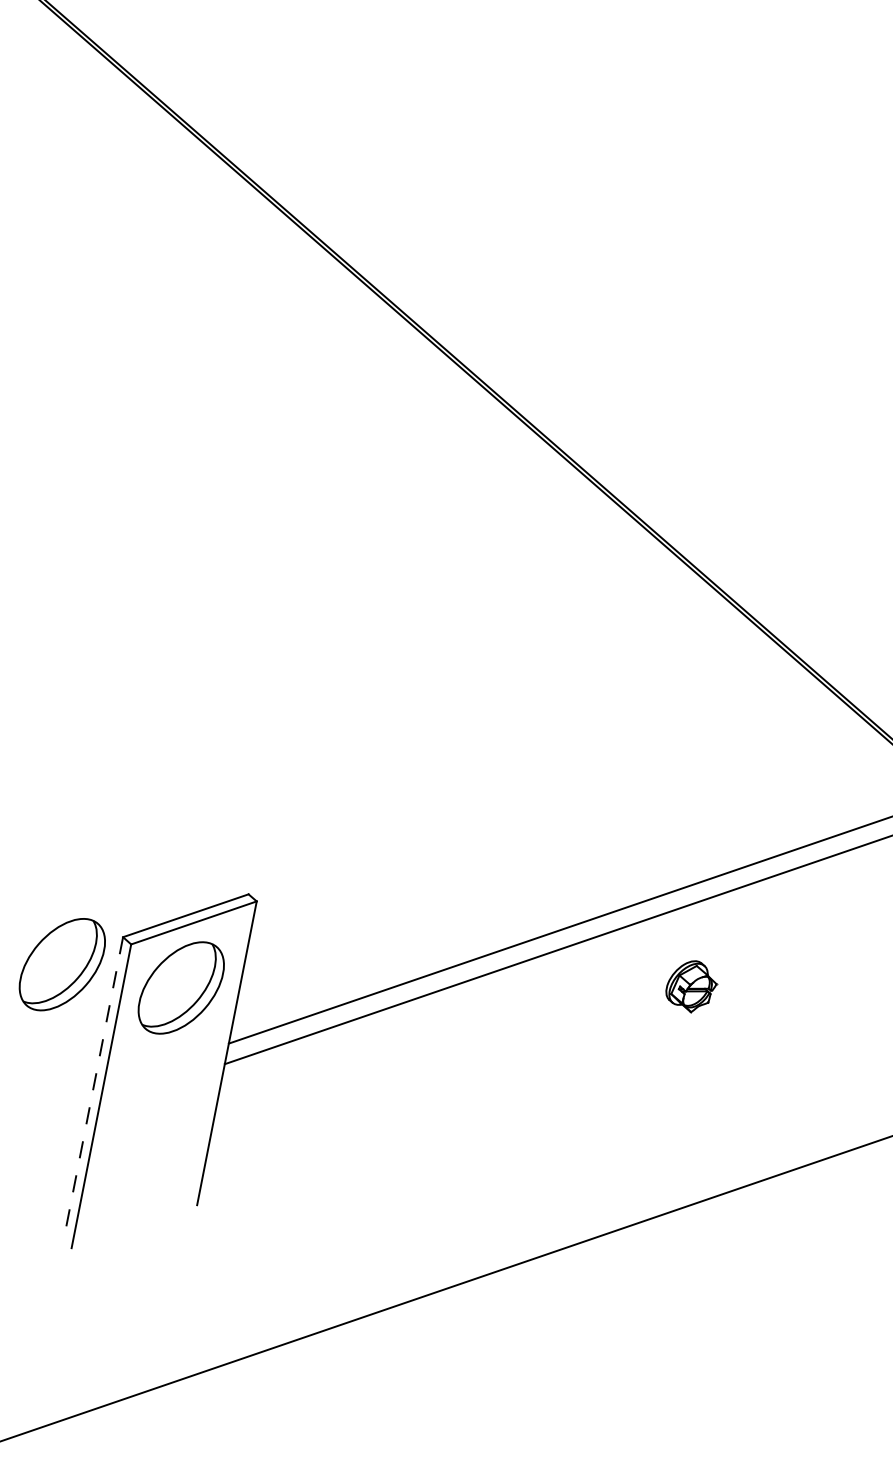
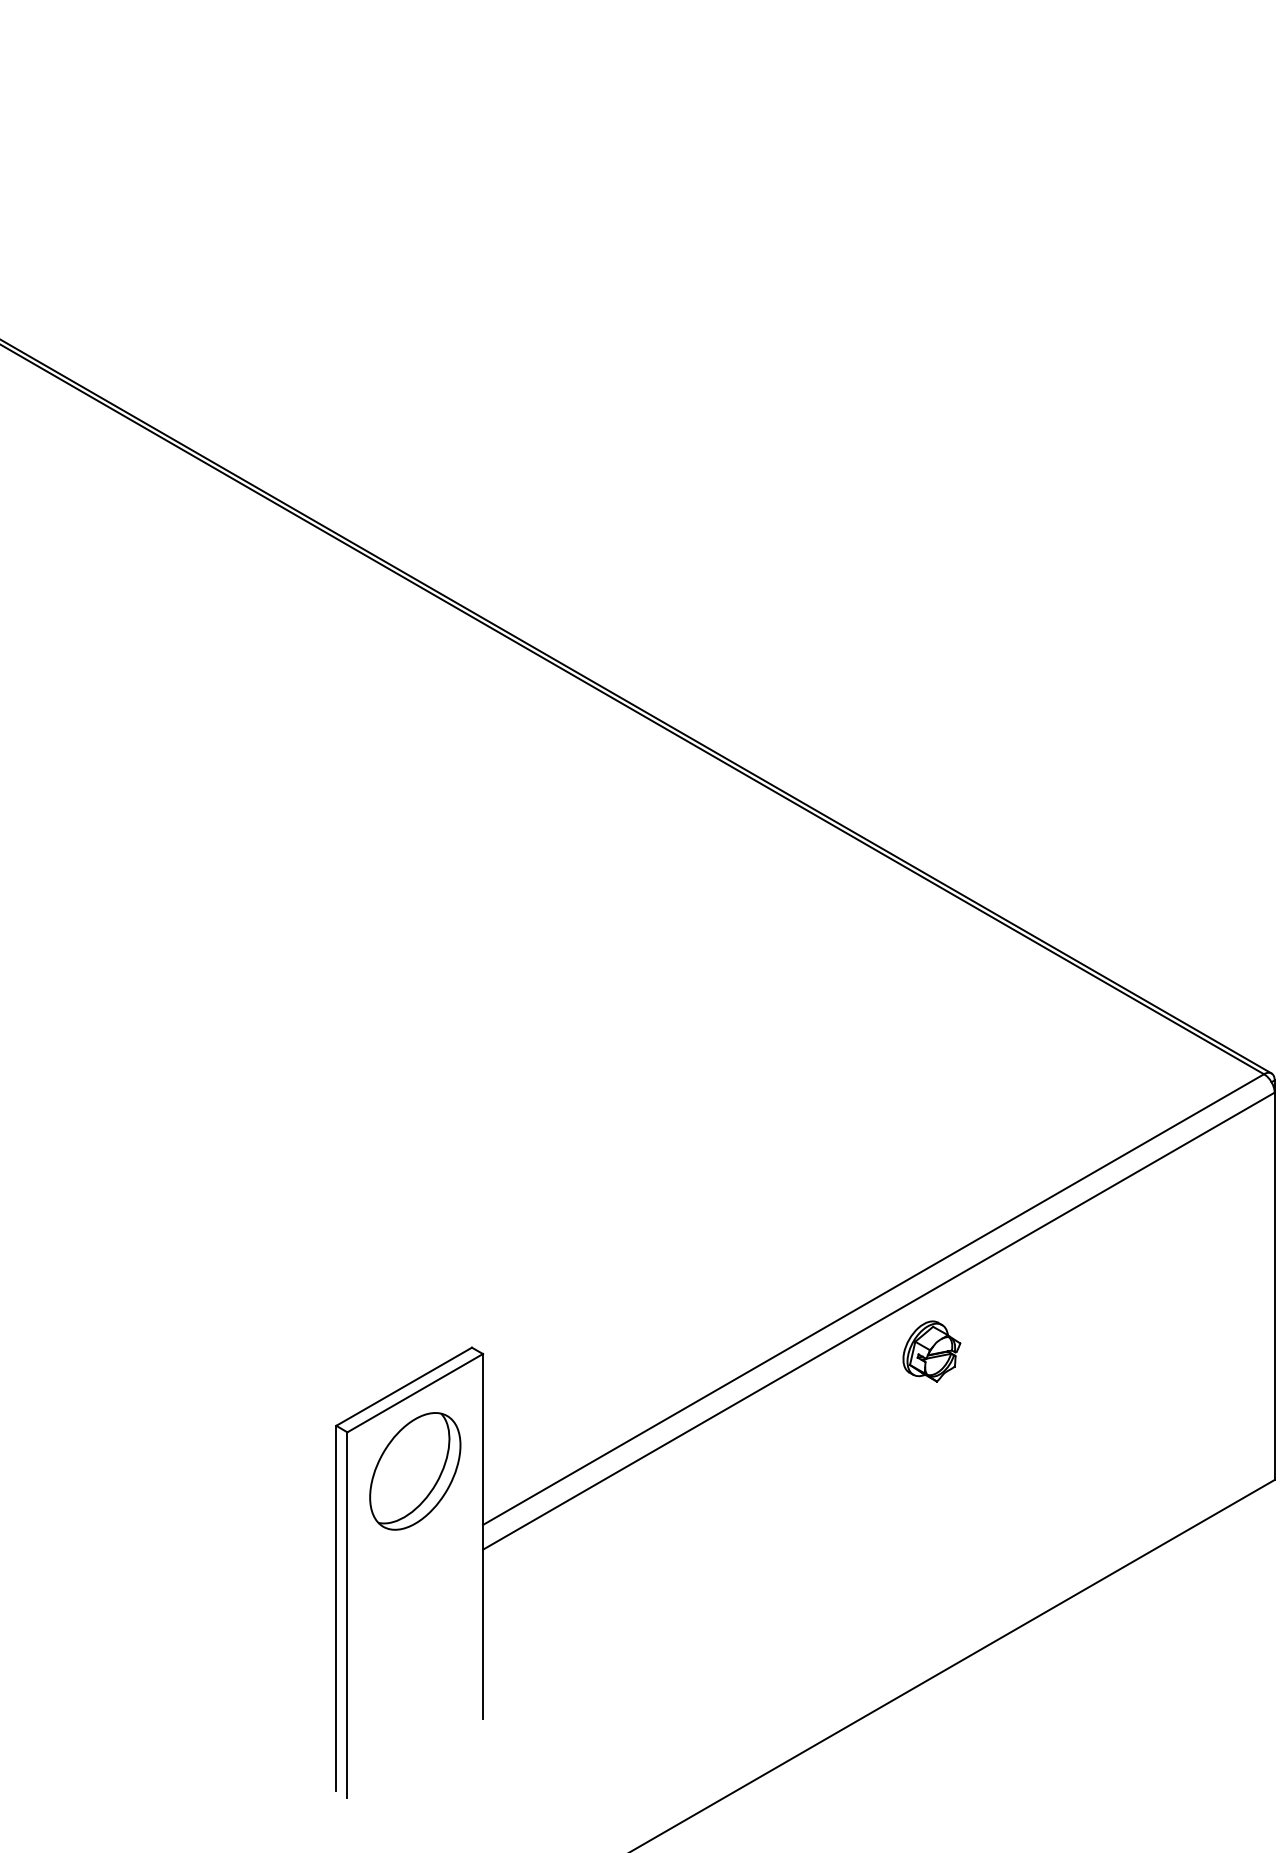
part: (62, 964) -> (272, 1471), removed
part: (691, 986) -> (931, 1351), moved
line: (93, 1089) -> (336, 1608), dashed -> solid

